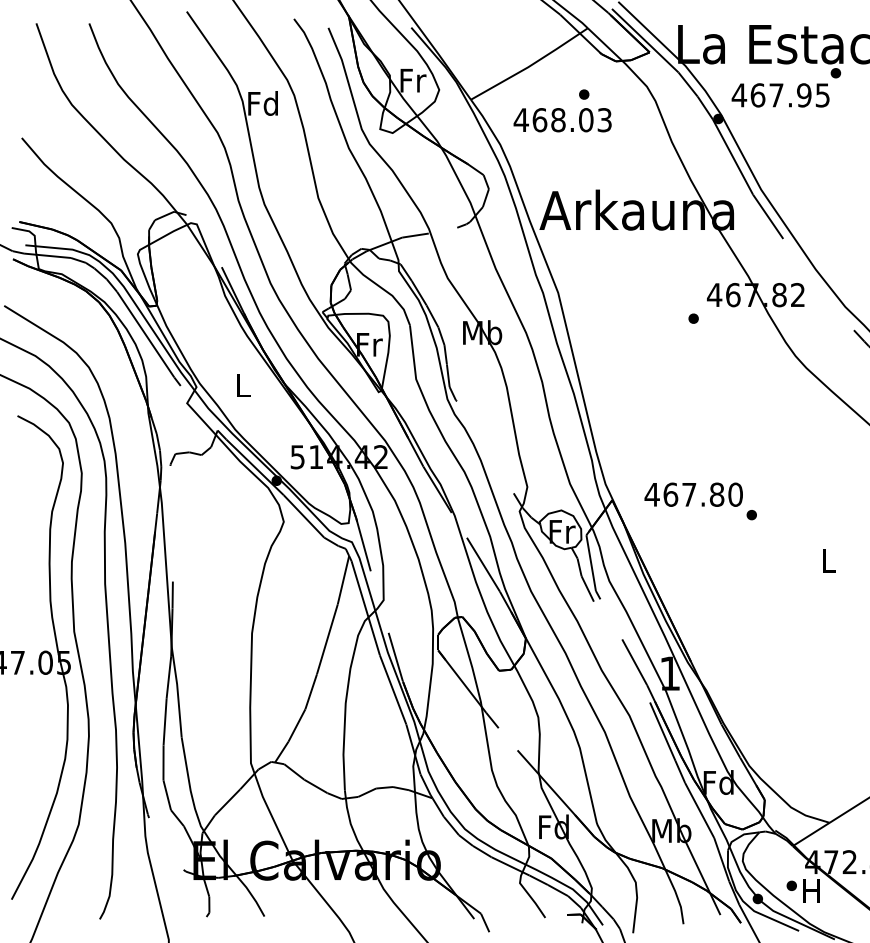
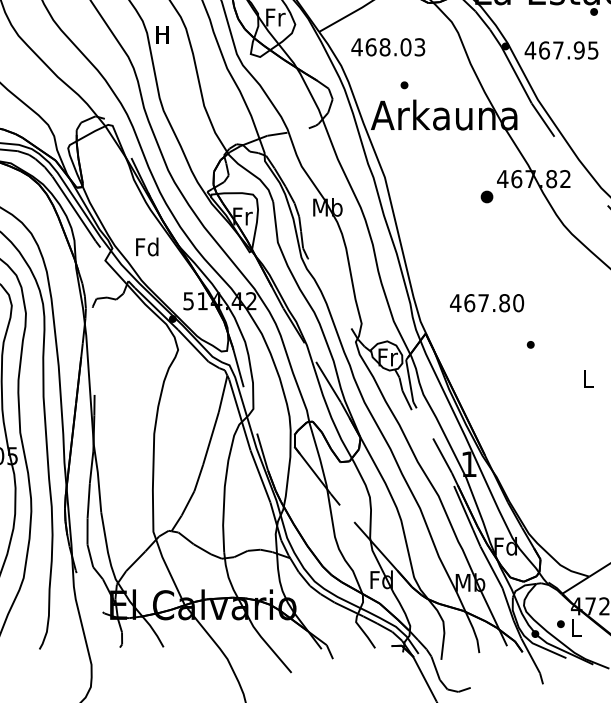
part: (584, 94) -> (404, 85), moved
text: (780, 95) -> (561, 50), moved
text: (262, 103) -> (162, 34), Fd -> H
part: (693, 318) -> (486, 196), size x1.6
text: (242, 384) -> (147, 246), L -> Fd
text: (693, 494) -> (486, 302), moved
text: (811, 890) -> (575, 627), H -> L

